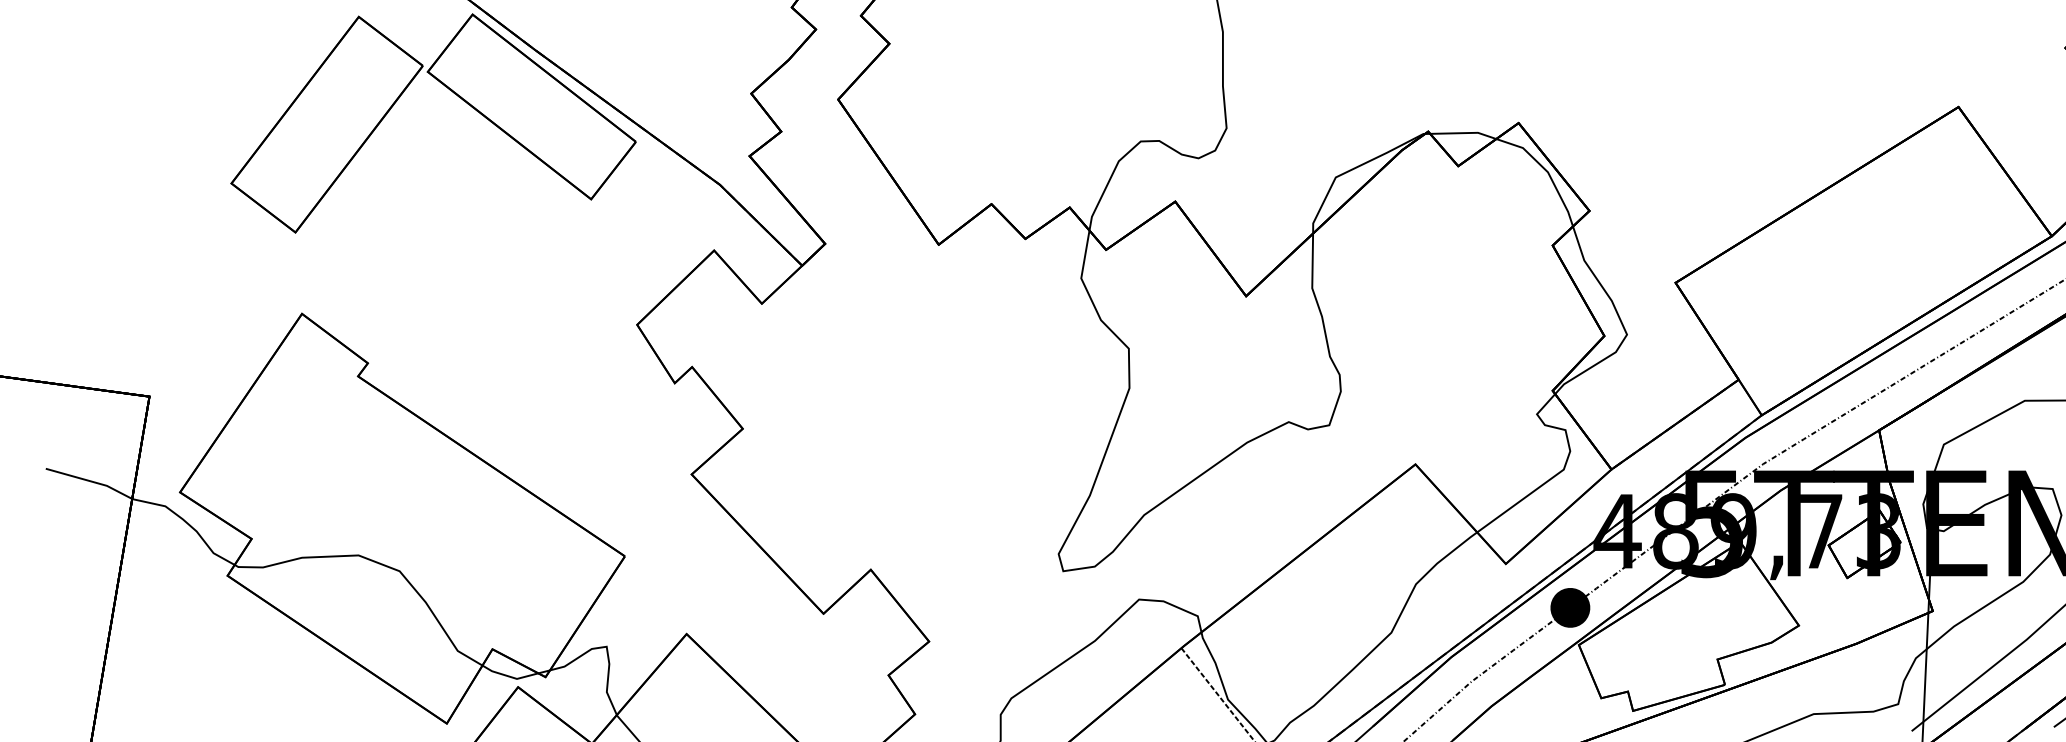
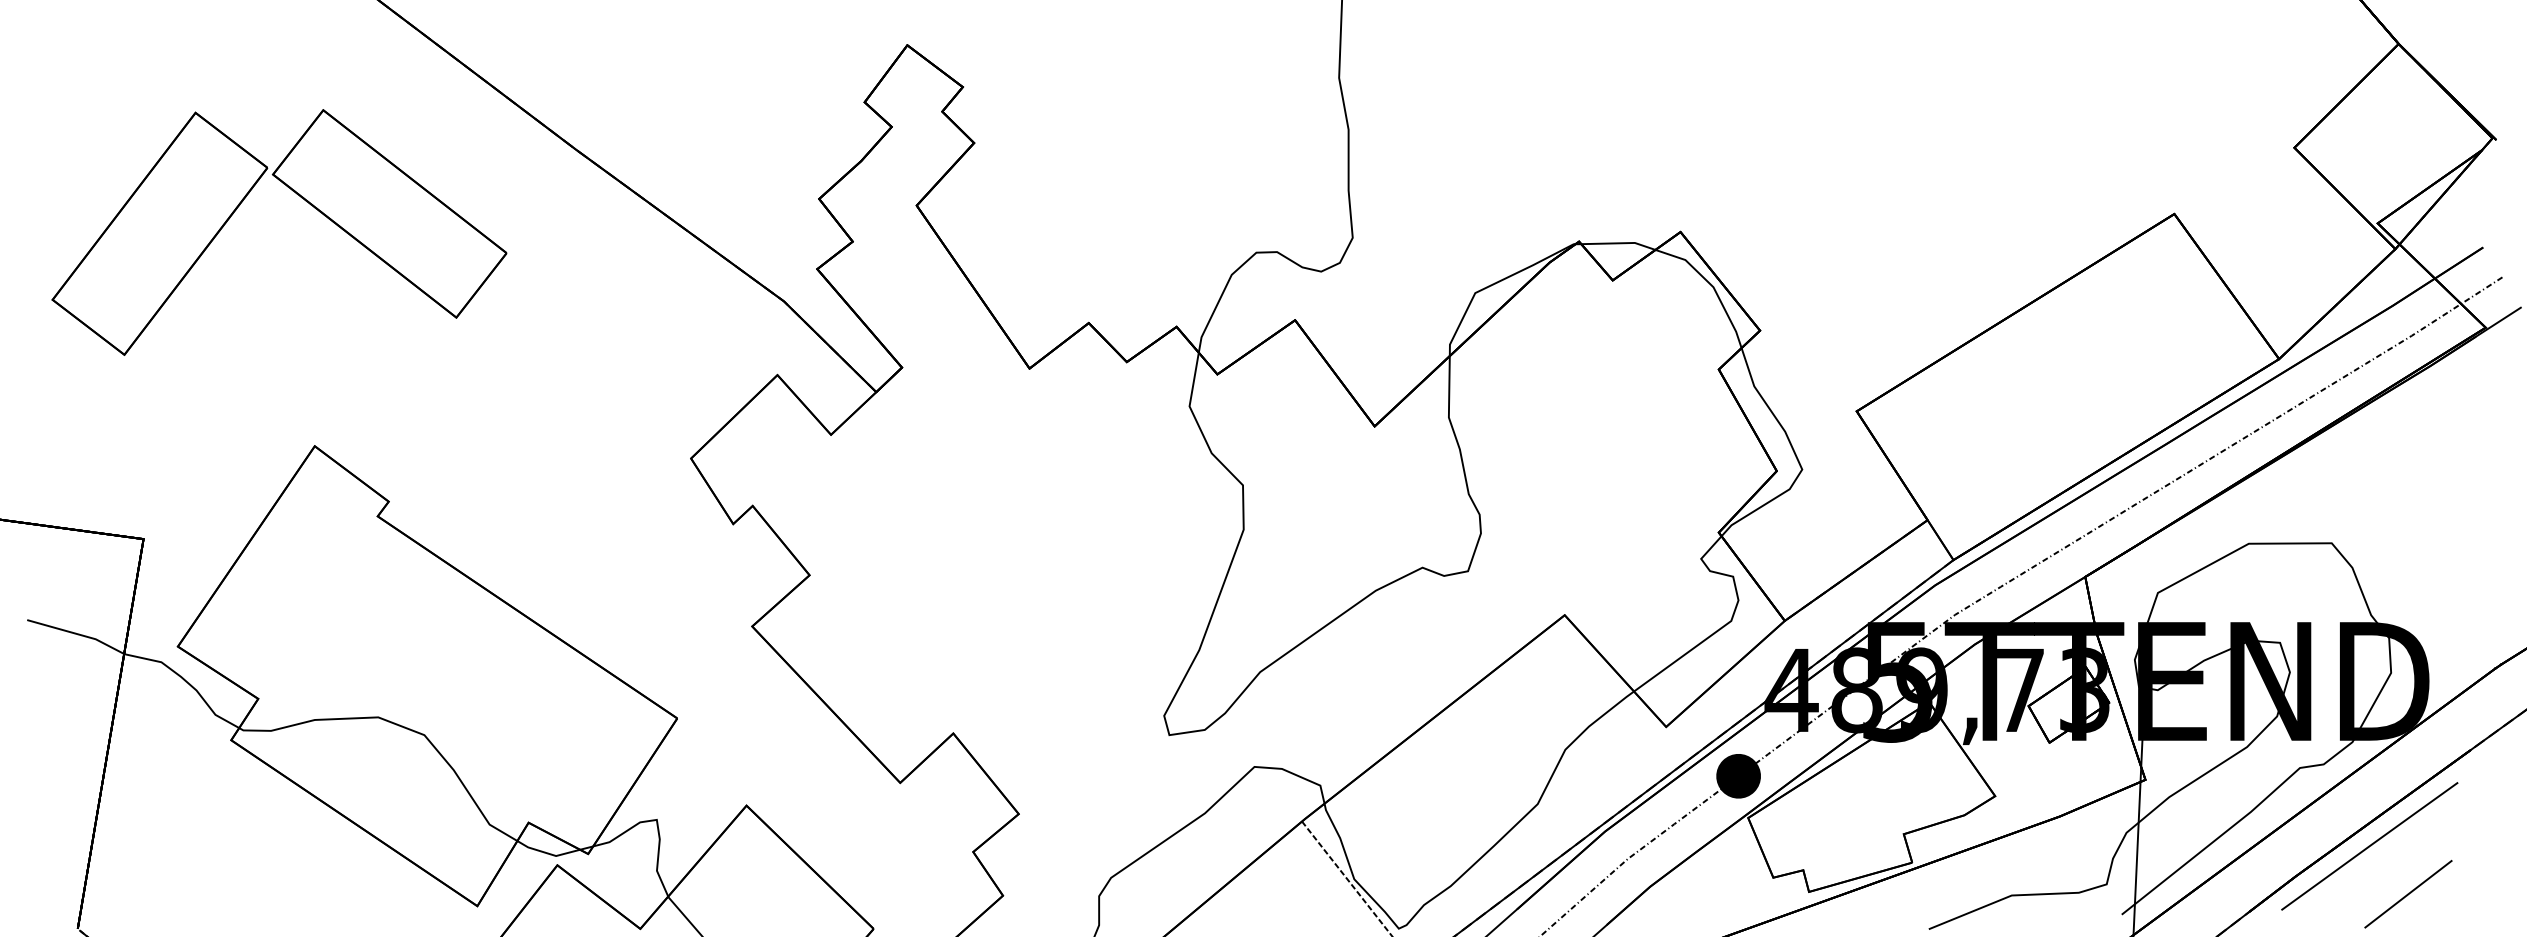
part: (456, 95) -> (305, 201), moved

